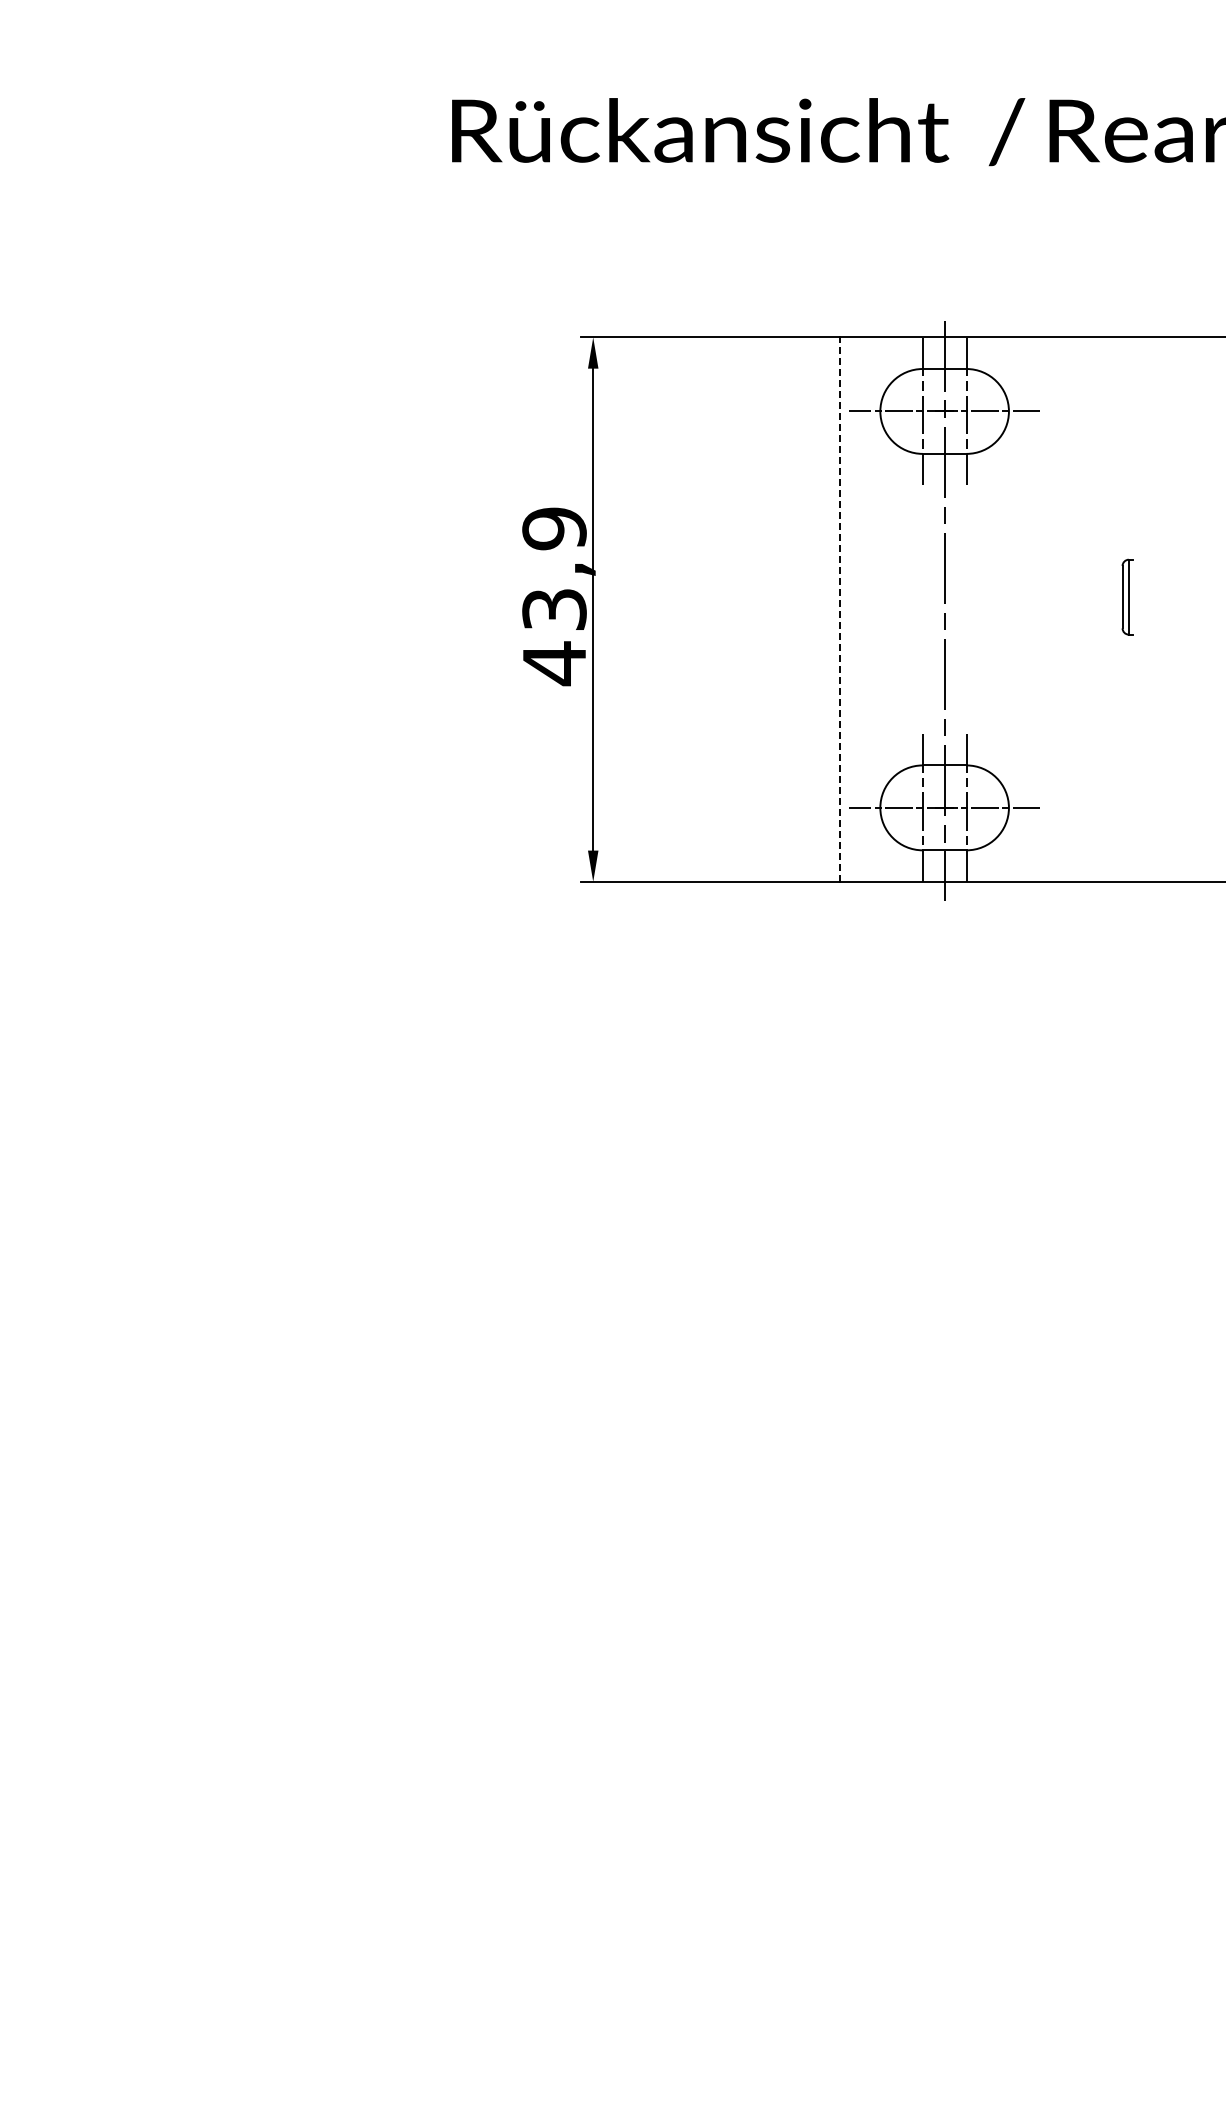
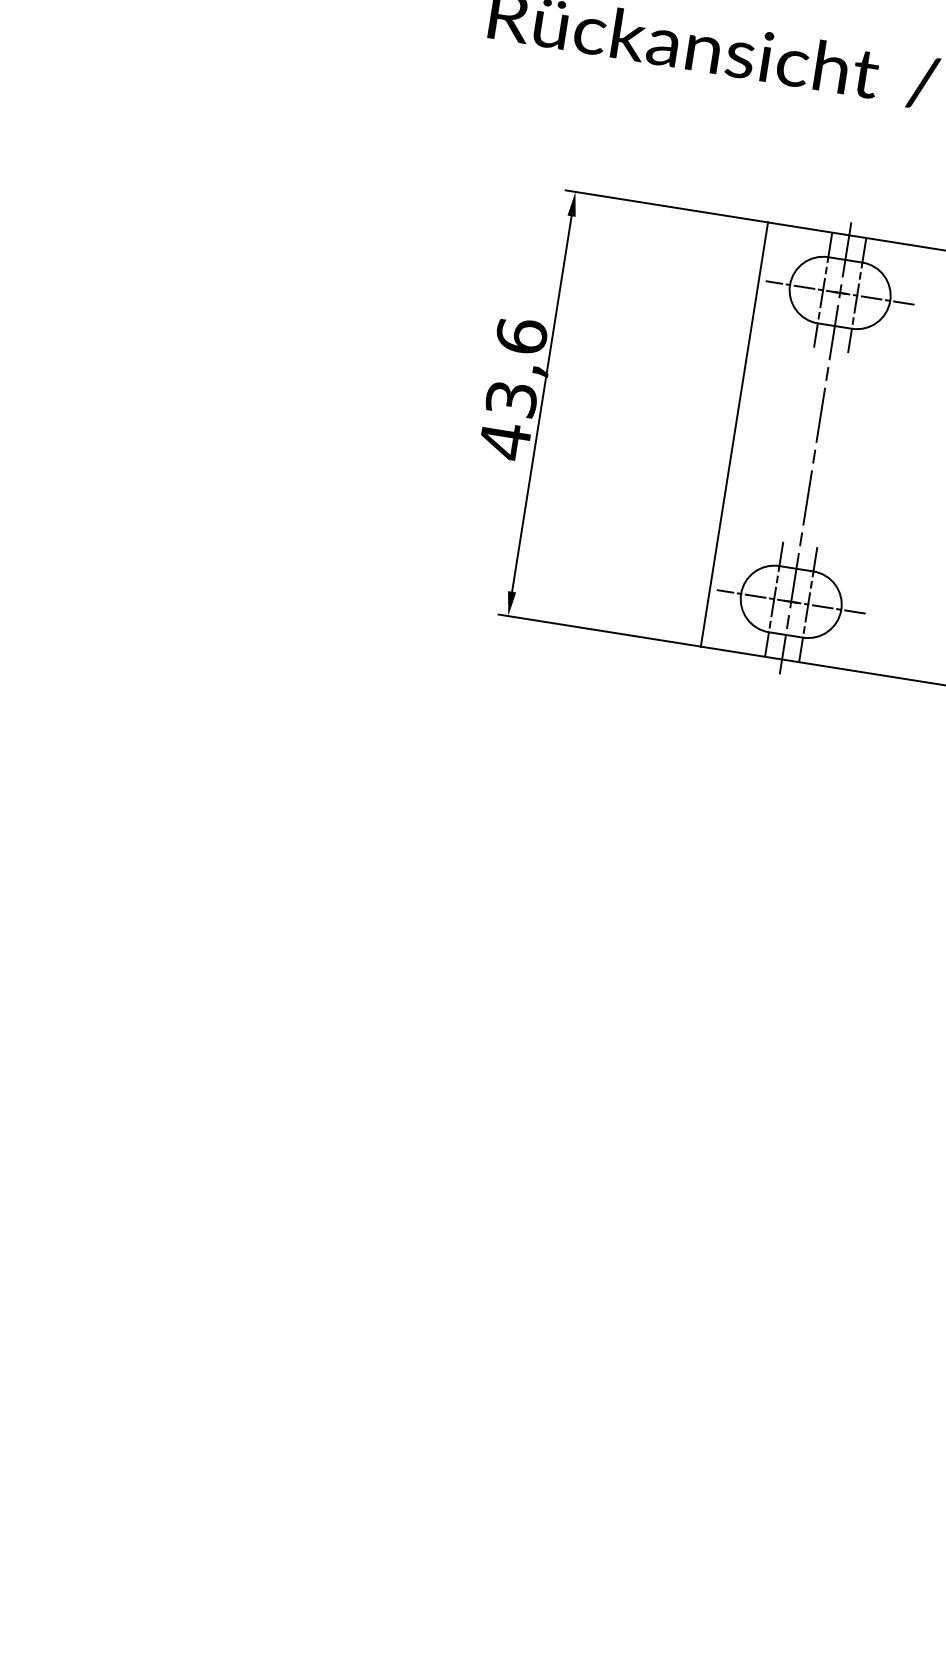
text: (554, 528) -> (521, 336), 43,9 -> 43,6
line: (840, 609) -> (734, 434), dashed -> solid

